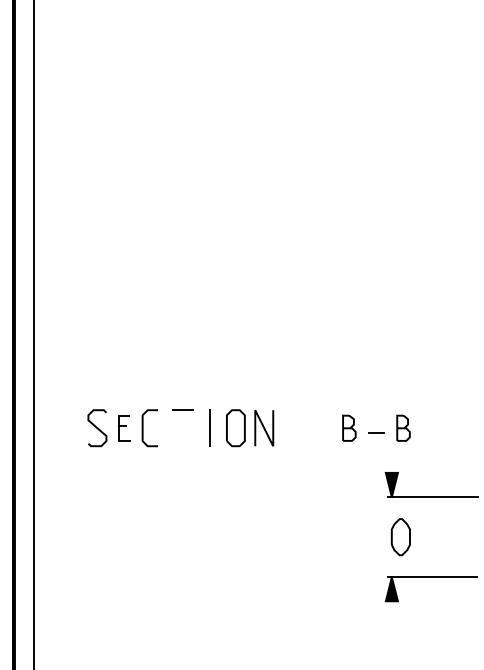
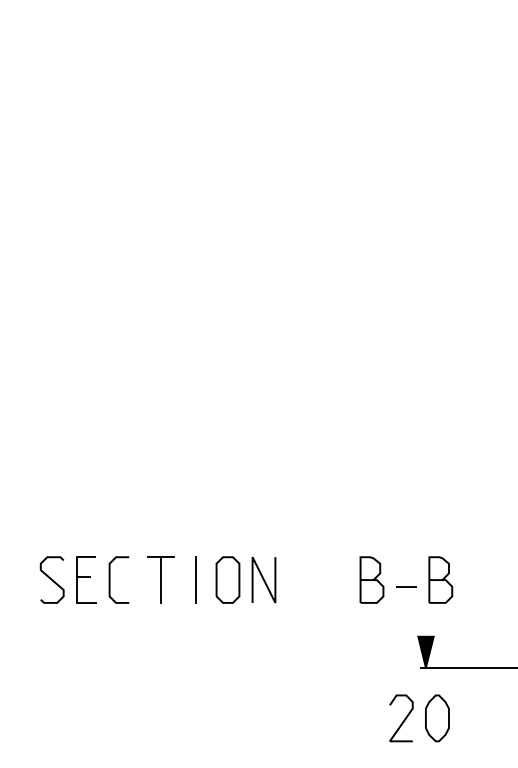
part: (124, 427) -> (86, 579), size x1.43
line: (182, 428) -> (160, 580), added
part: (349, 428) -> (372, 580), size x1.43
part: (403, 428) -> (440, 580), size x1.43
curve: (374, 537) -> (403, 718), added

